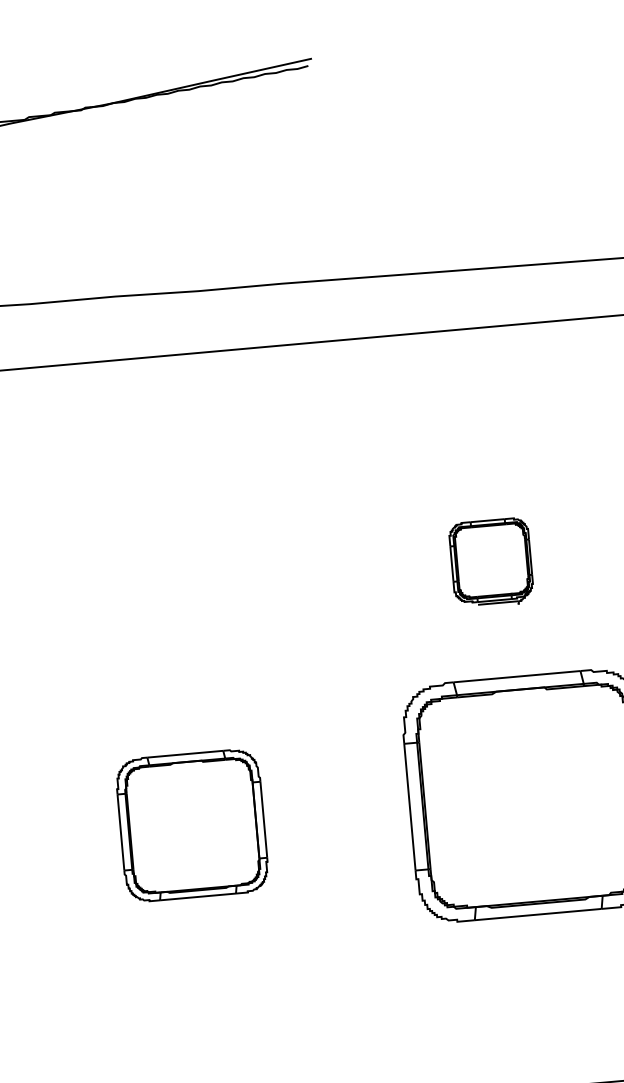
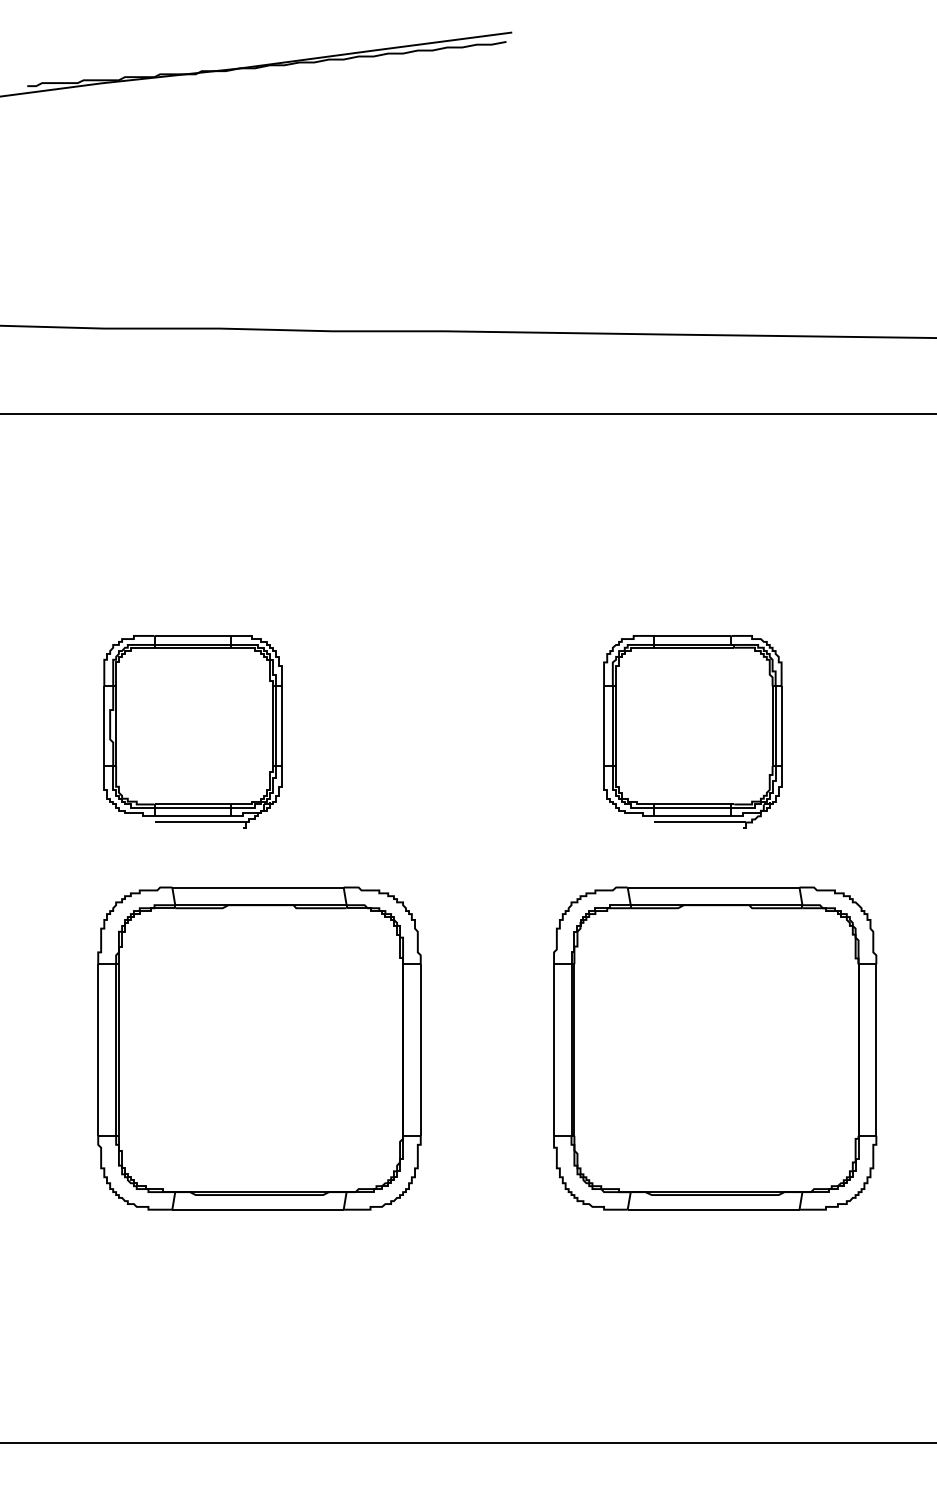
part: (491, 562) -> (692, 731), size x1.67
part: (121, 595) -> (192, 731), added
part: (192, 825) -> (259, 1048), size x1.67

